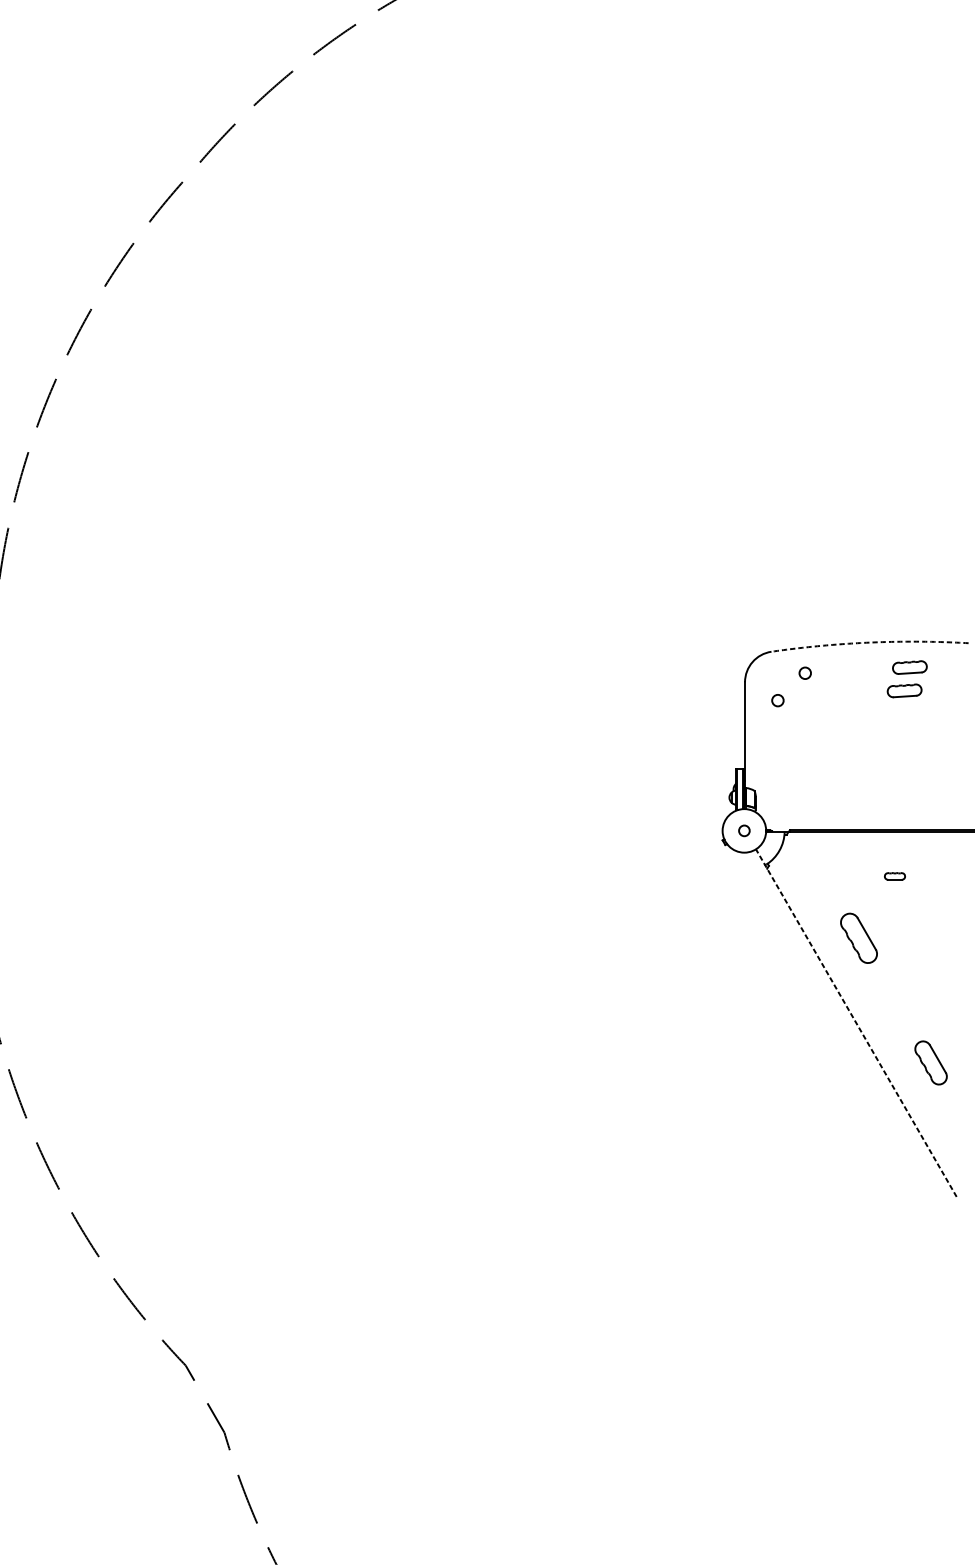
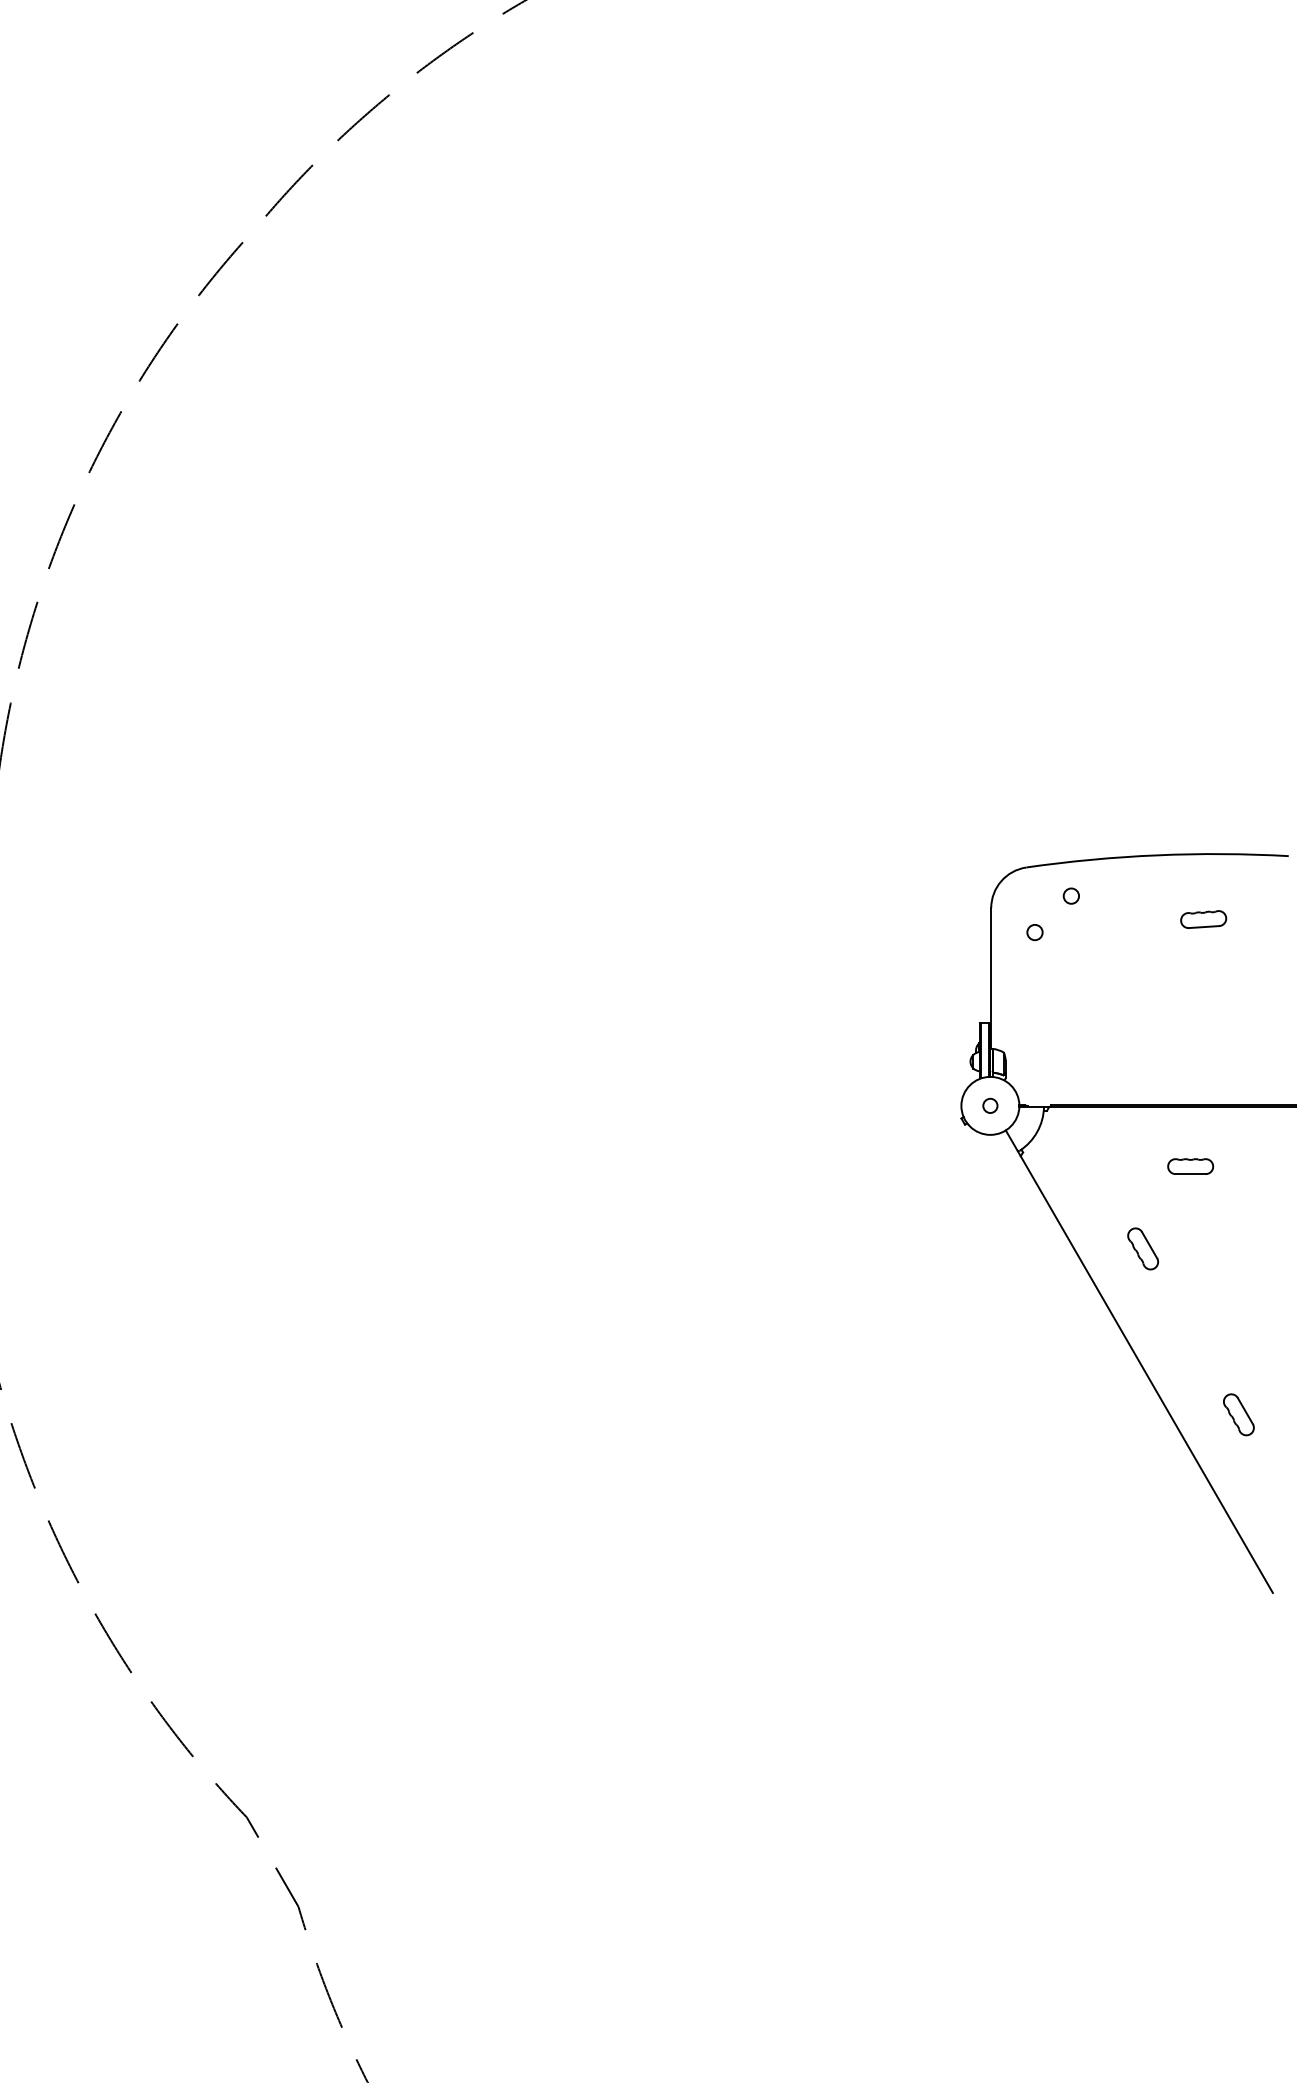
arc: (869, 642) -> (1157, 855), dashed -> solid
part: (909, 667) -> (1210, 888), removed
part: (894, 876) -> (1190, 1166), size x1.67
part: (859, 938) -> (1143, 1248), size x0.62
line: (856, 1022) -> (1139, 1361), dashed -> solid
part: (930, 1062) -> (1238, 1414), size x0.71

